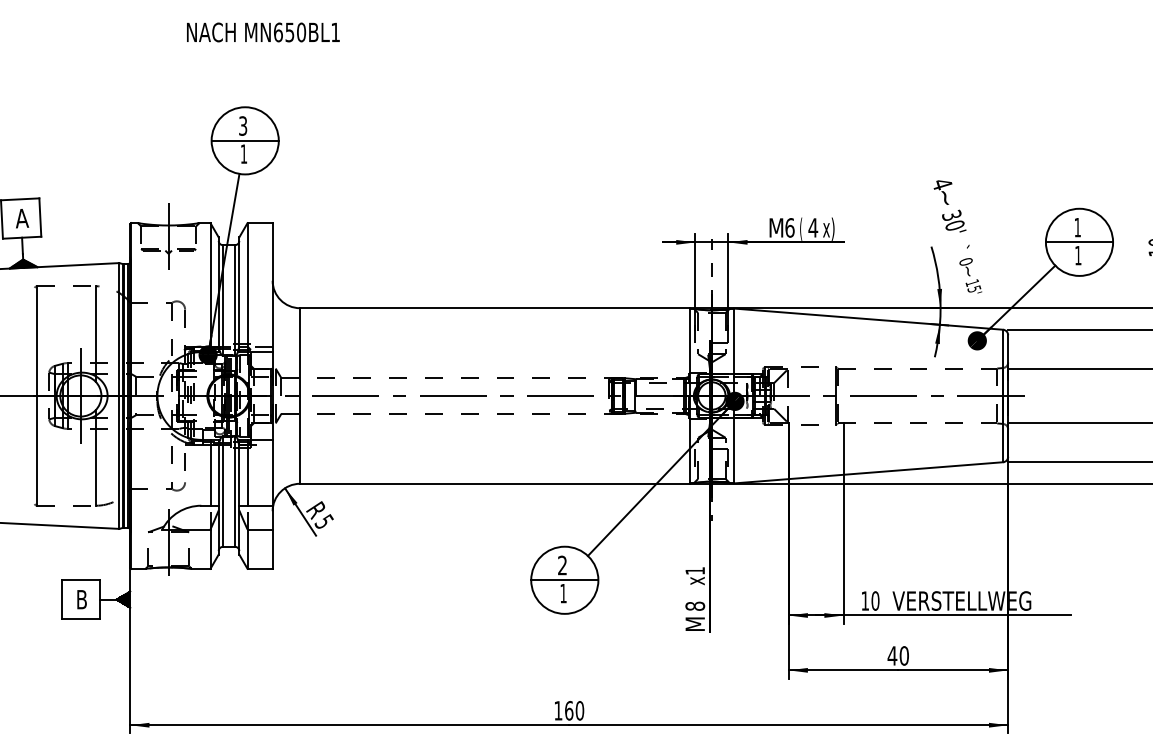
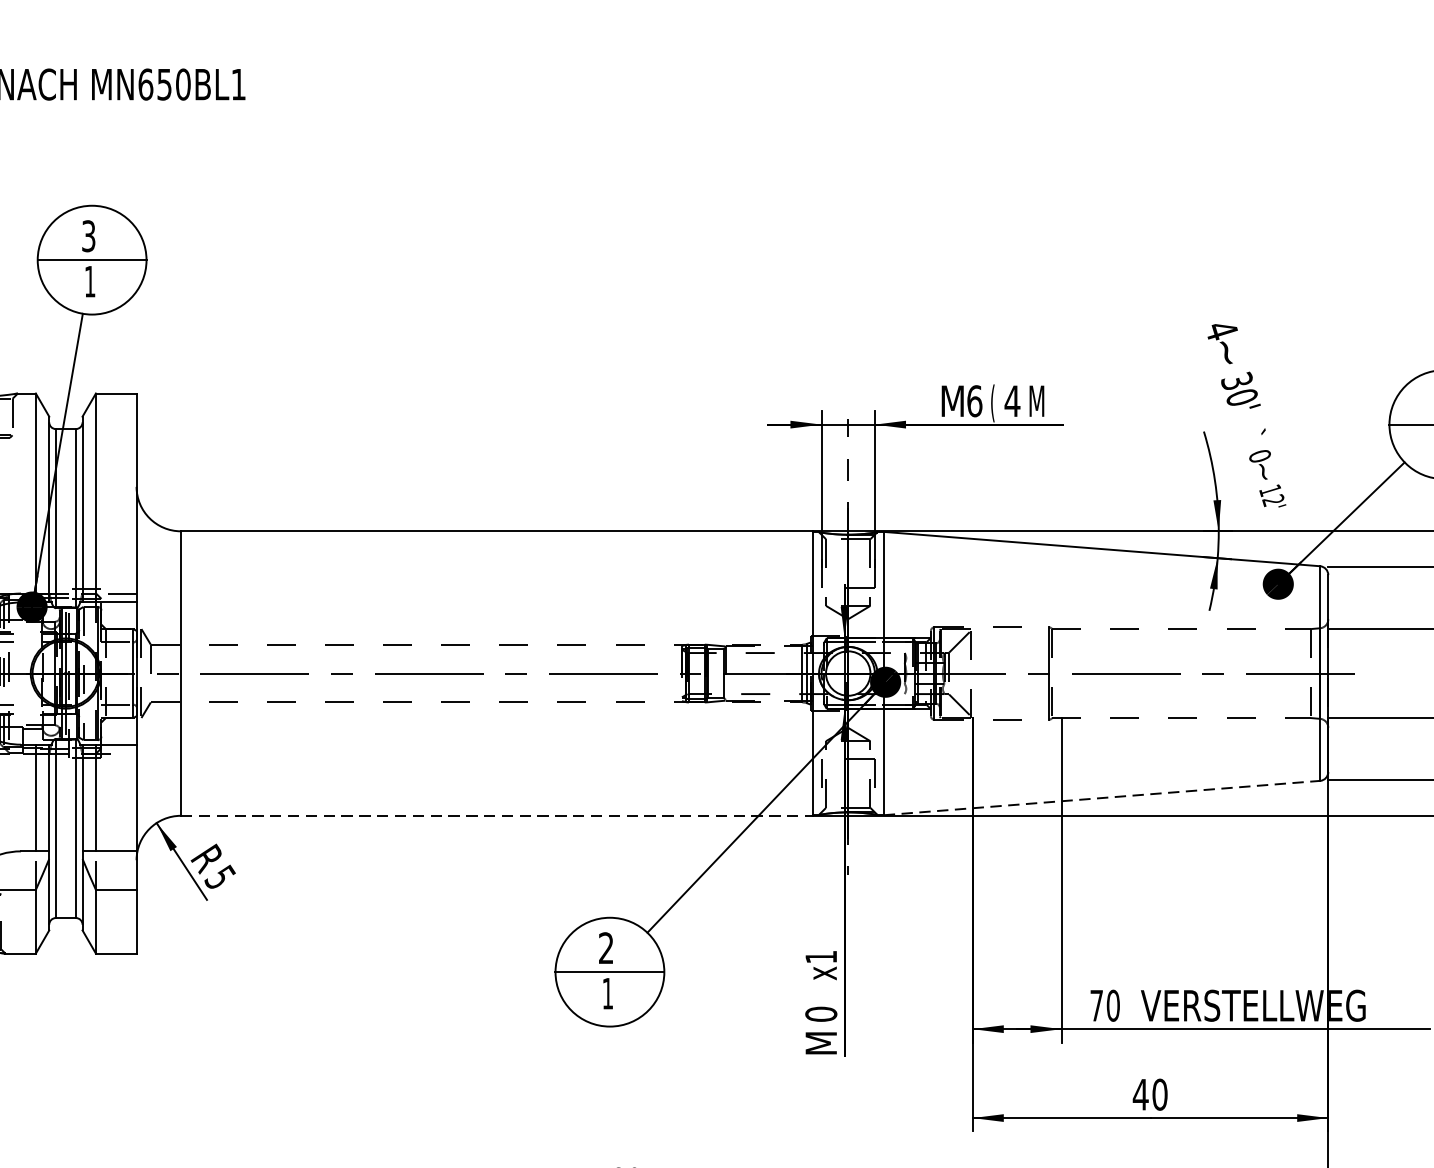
text: (828, 228) -> (1037, 402), x) -> M
text: (974, 289) -> (1273, 501), 15' -> 12'
line: (868, 472) -> (1101, 797), solid -> dashed
line: (495, 483) -> (497, 815), solid -> dashed
text: (864, 600) -> (1095, 1004), 10 -> 70
text: (694, 605) -> (820, 1012), 8 -> 0

